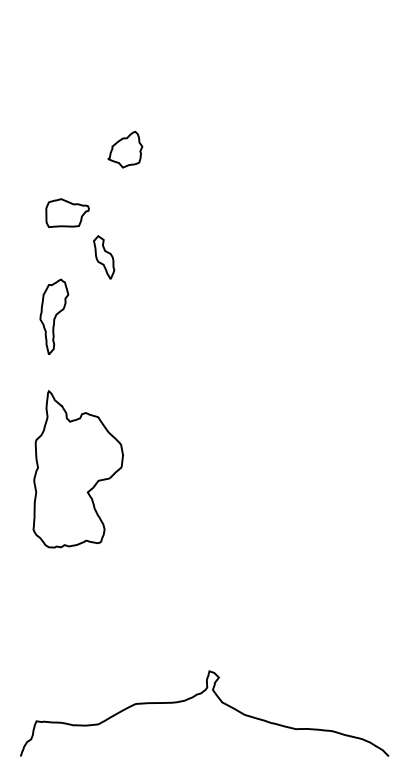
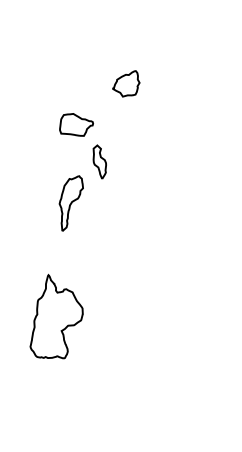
part: (54, 316) -> (70, 203), moved
part: (77, 469) -> (57, 318), size x0.7

